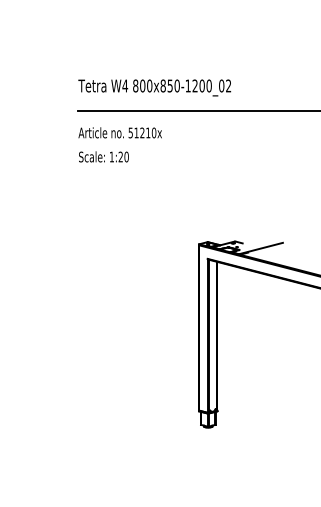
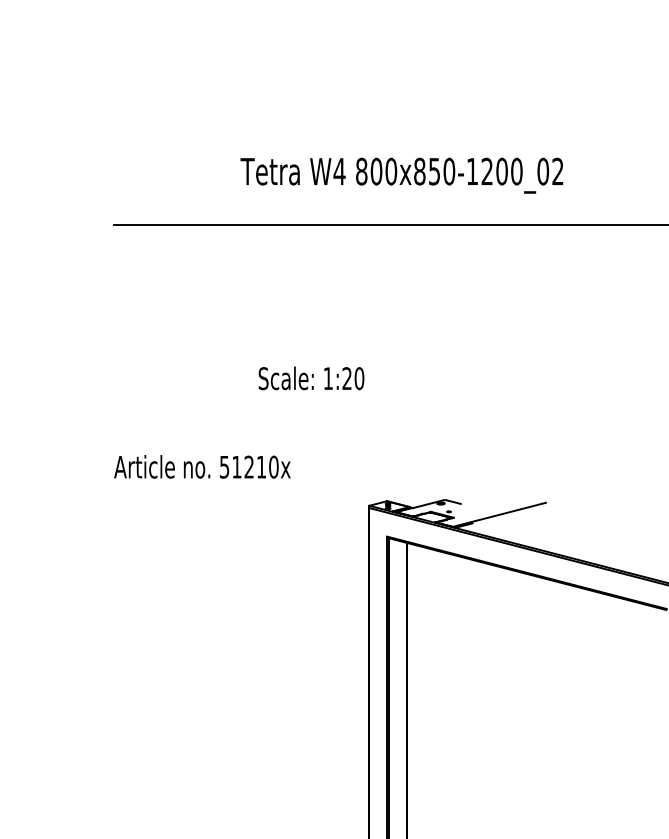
text: (154, 87) -> (401, 174), moved
text: (119, 132) -> (200, 466), moved
text: (103, 156) -> (310, 377), moved

